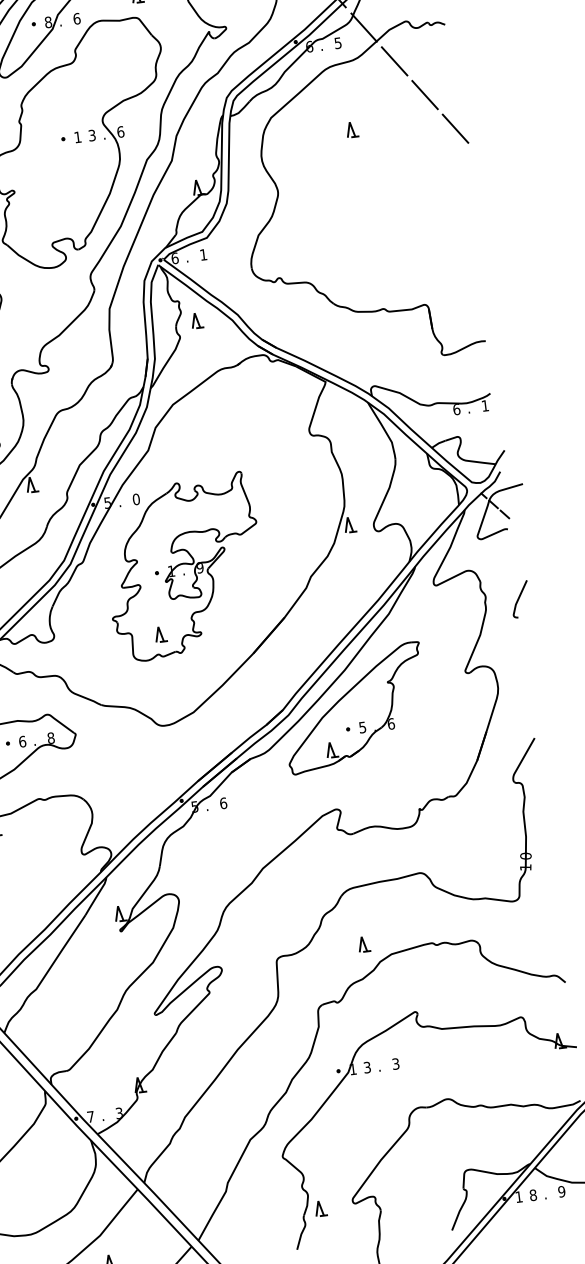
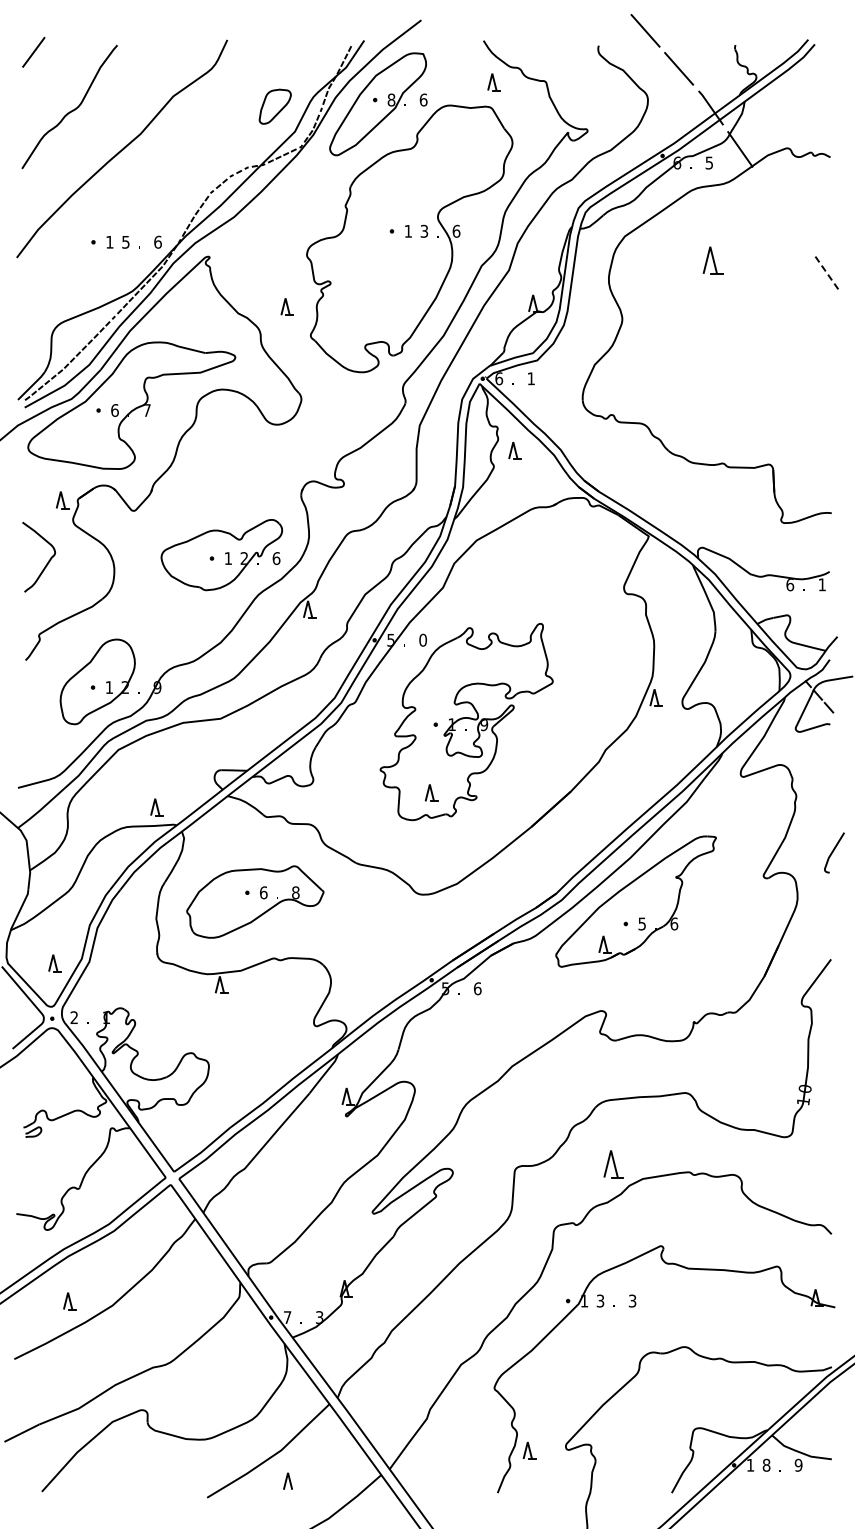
line: (394, 60) -> (769, 190), removed
line: (425, 95) -> (798, 232), removed
part: (351, 129) -> (712, 260), size x1.6
line: (455, 129) -> (827, 274), solid -> dashed
curve: (519, 599) -> (833, 852), moved
part: (363, 943) -> (613, 1163), size x1.6

